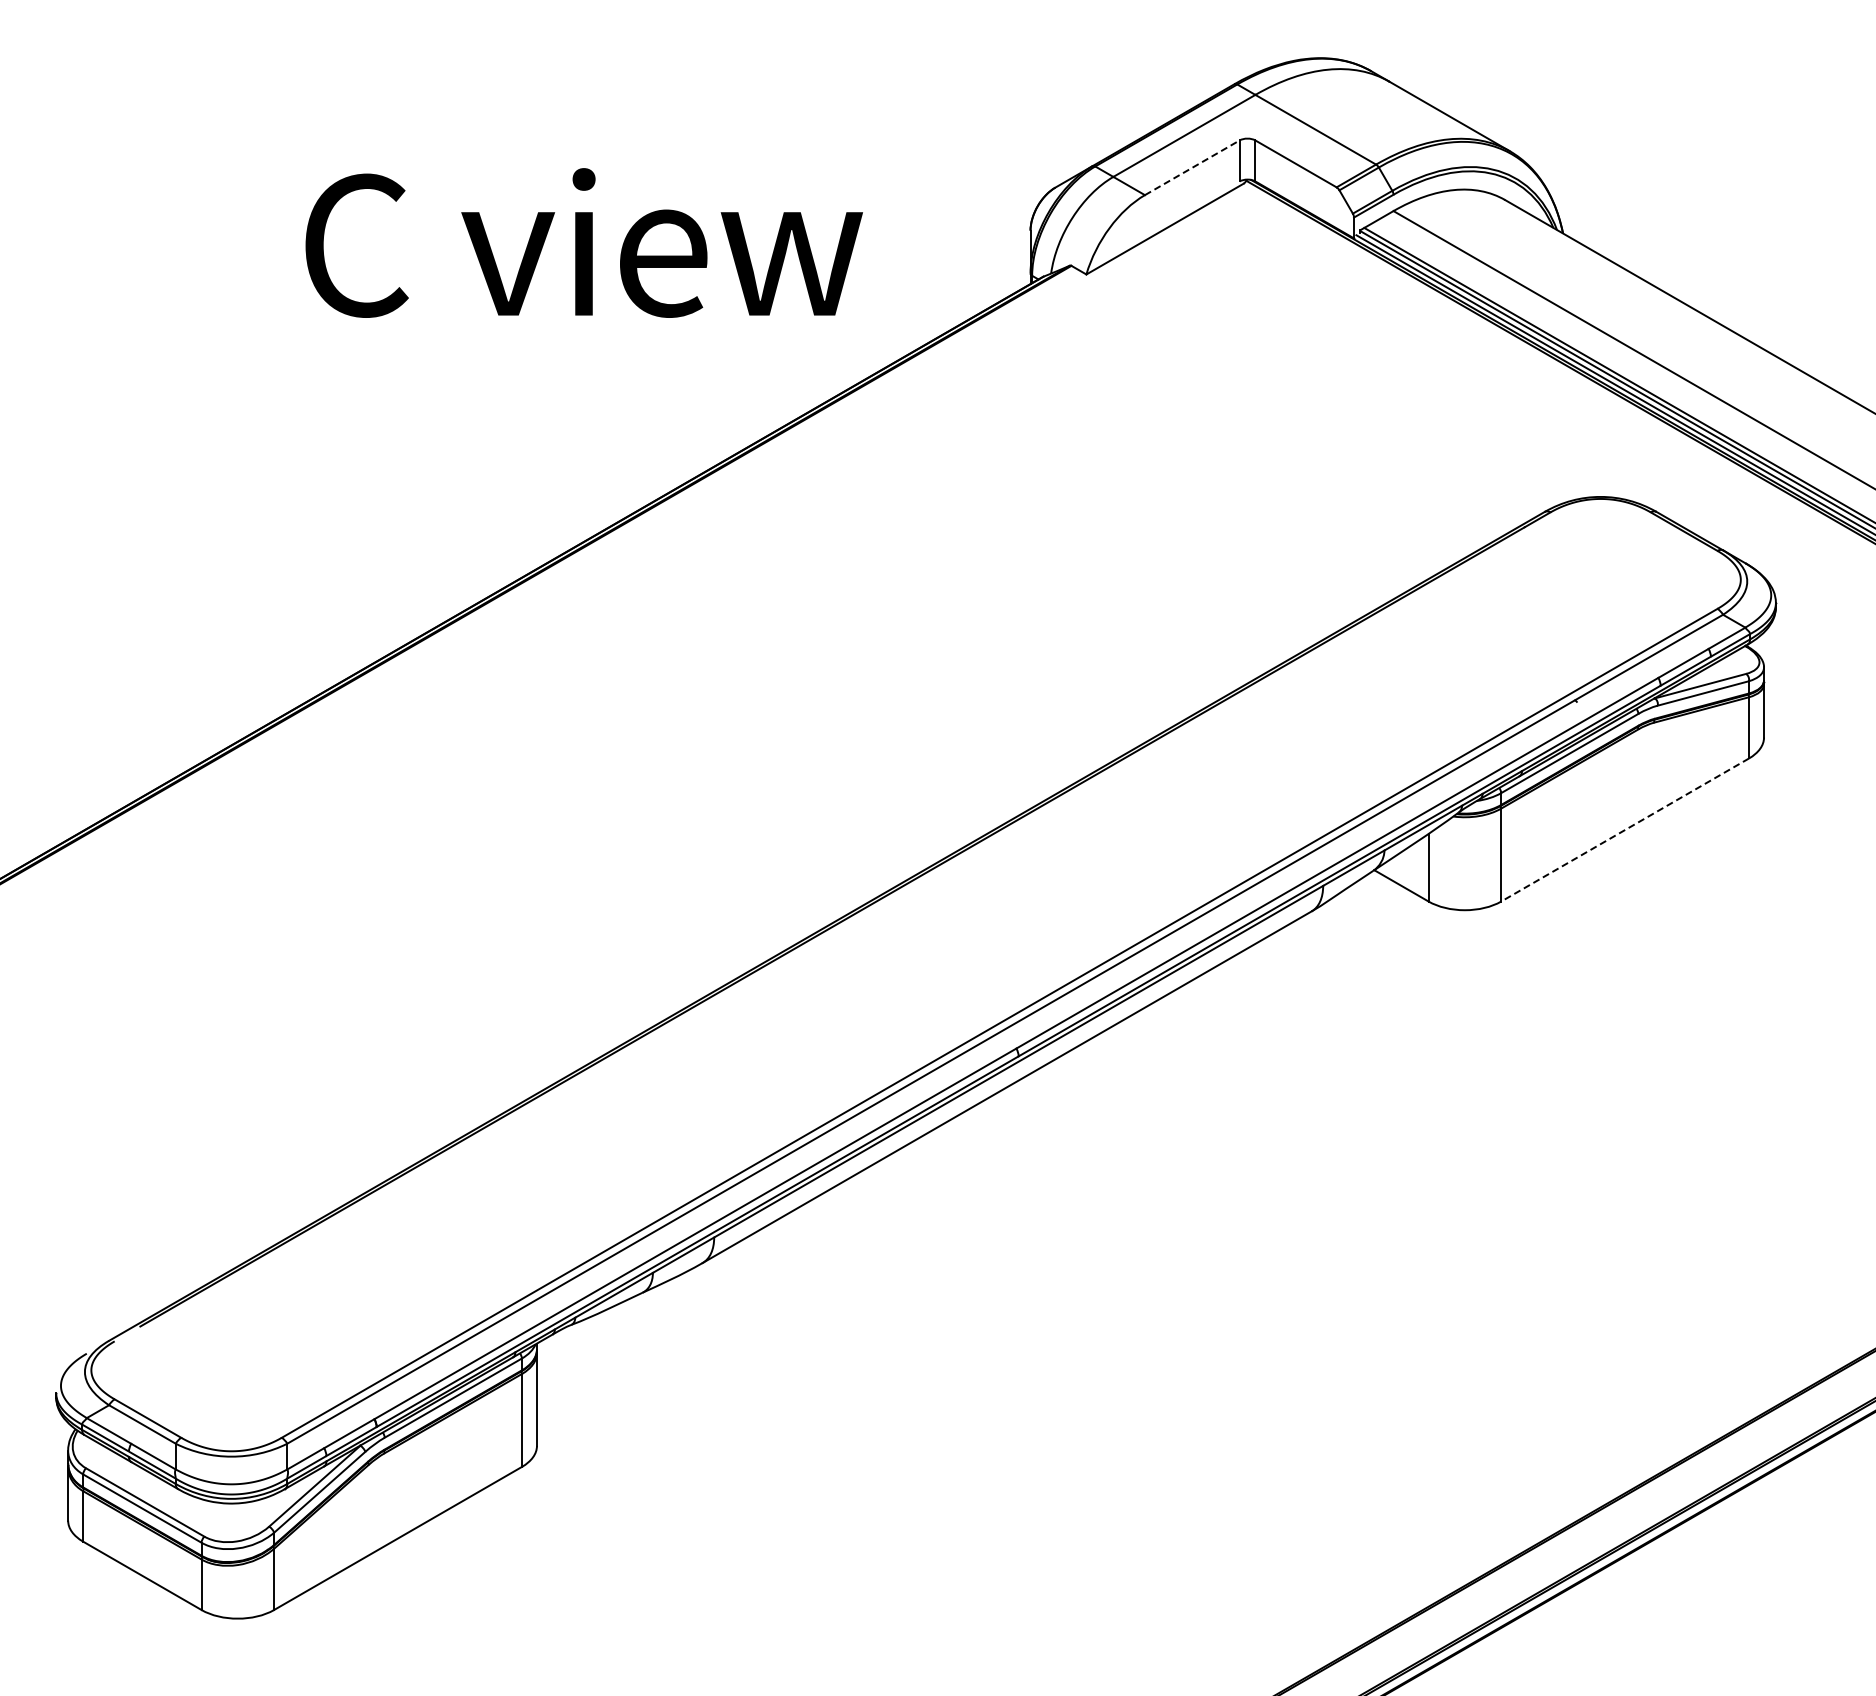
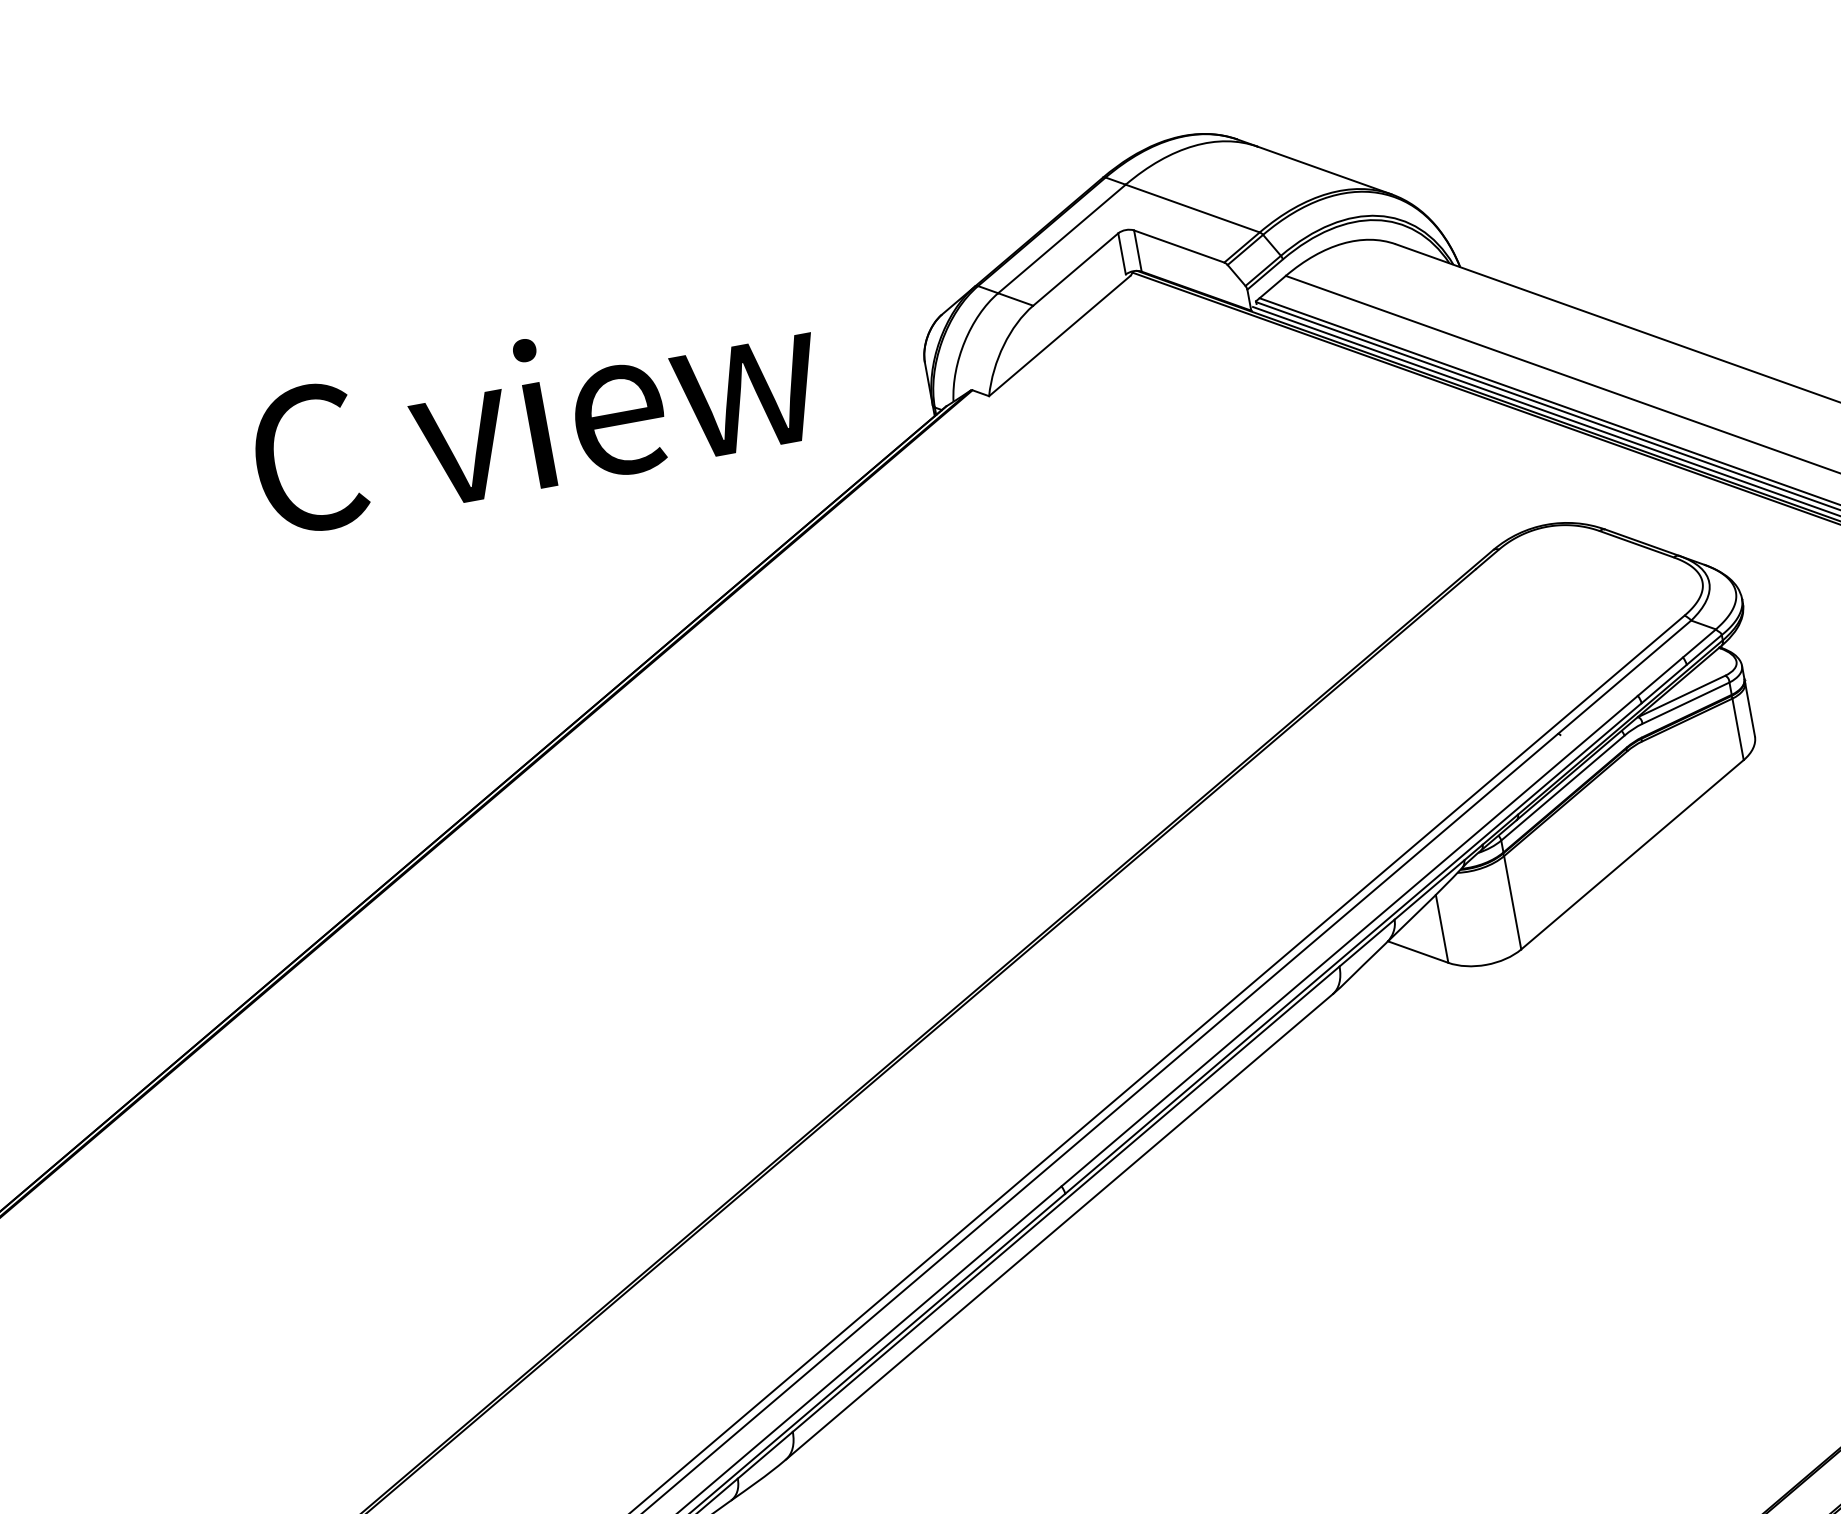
line: (1192, 167) -> (1075, 269), dashed -> solid
text: (583, 242) -> (535, 414), moved
line: (1624, 830) -> (1631, 855), dashed -> solid

